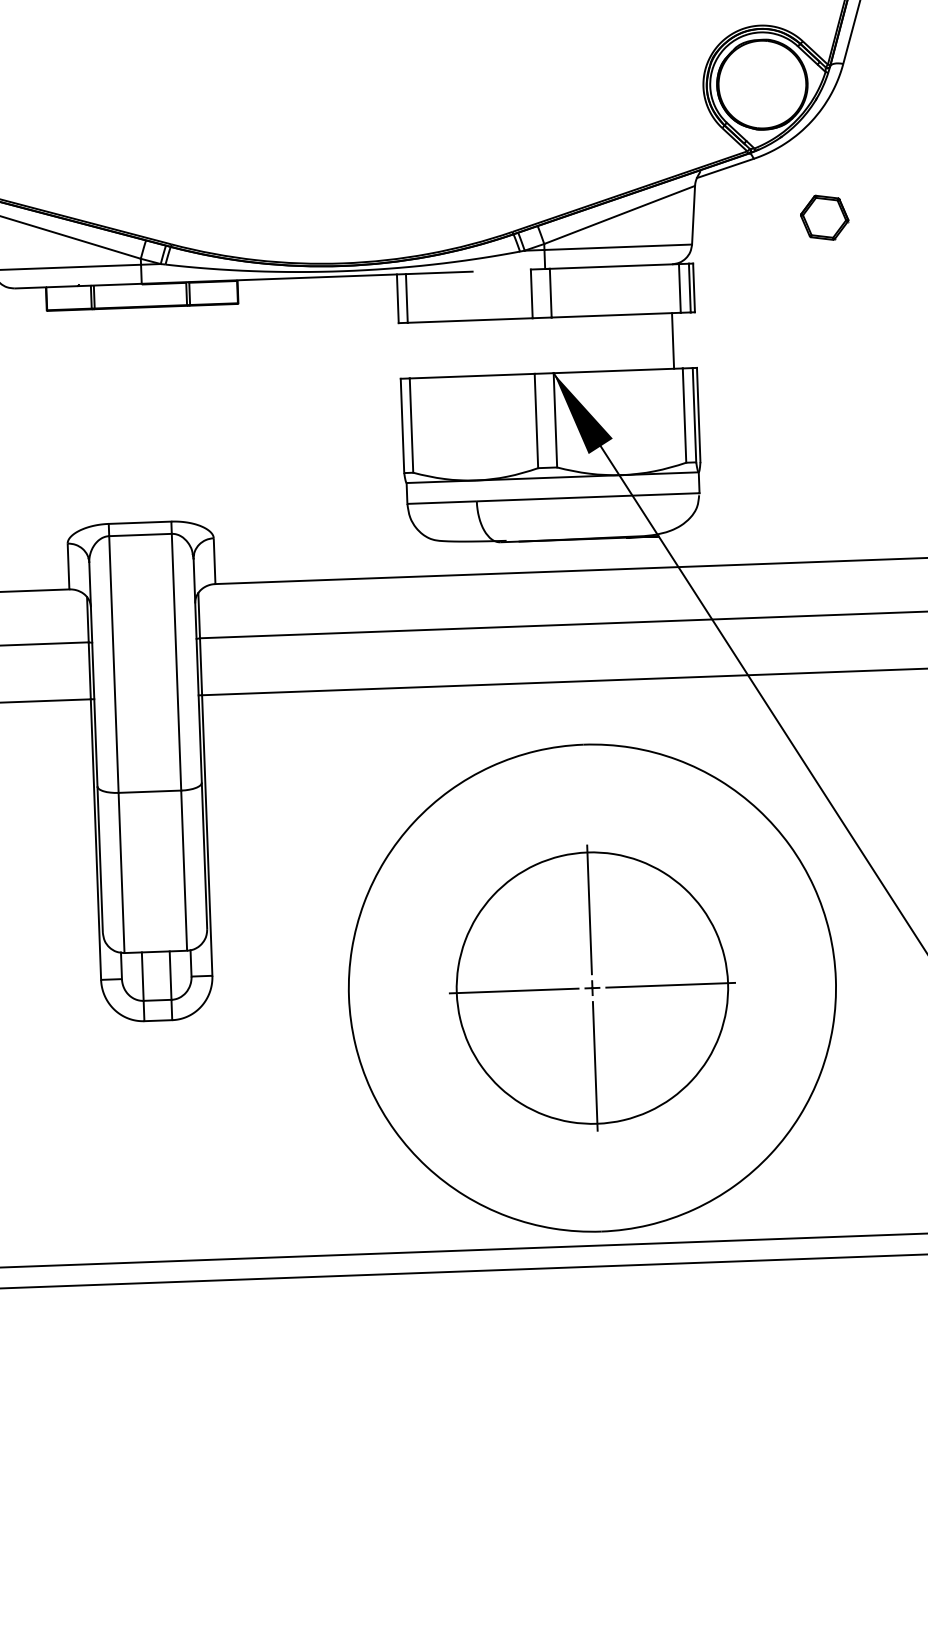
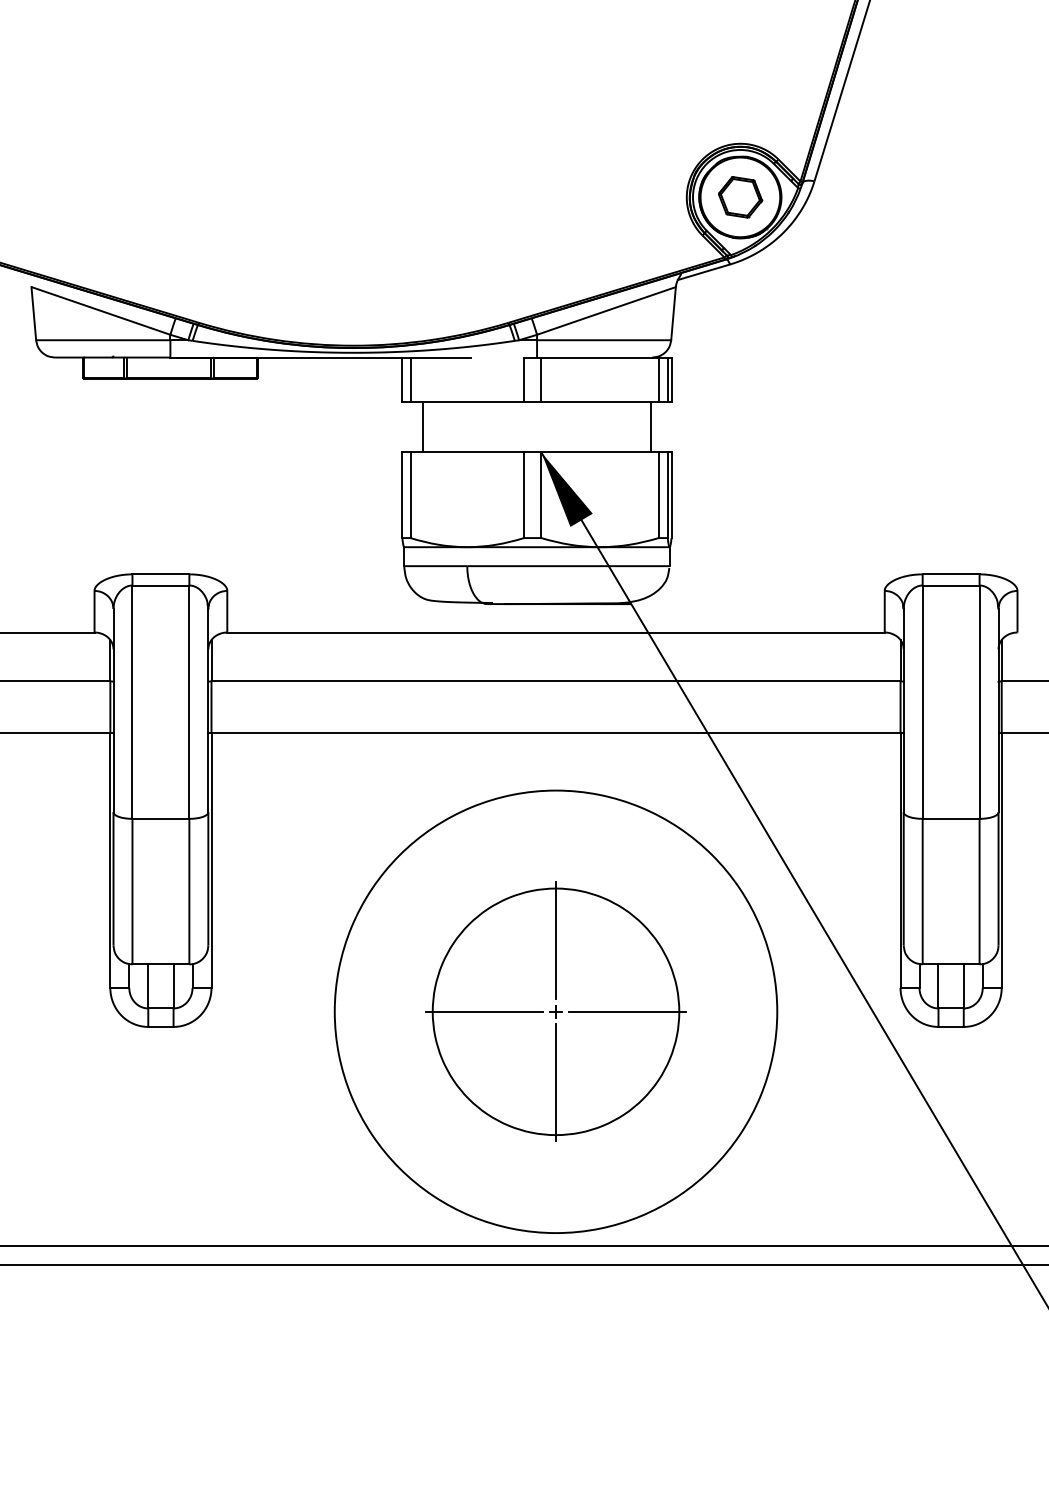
part: (824, 217) -> (740, 197), moved
line: (422, 349) -> (423, 426), added

